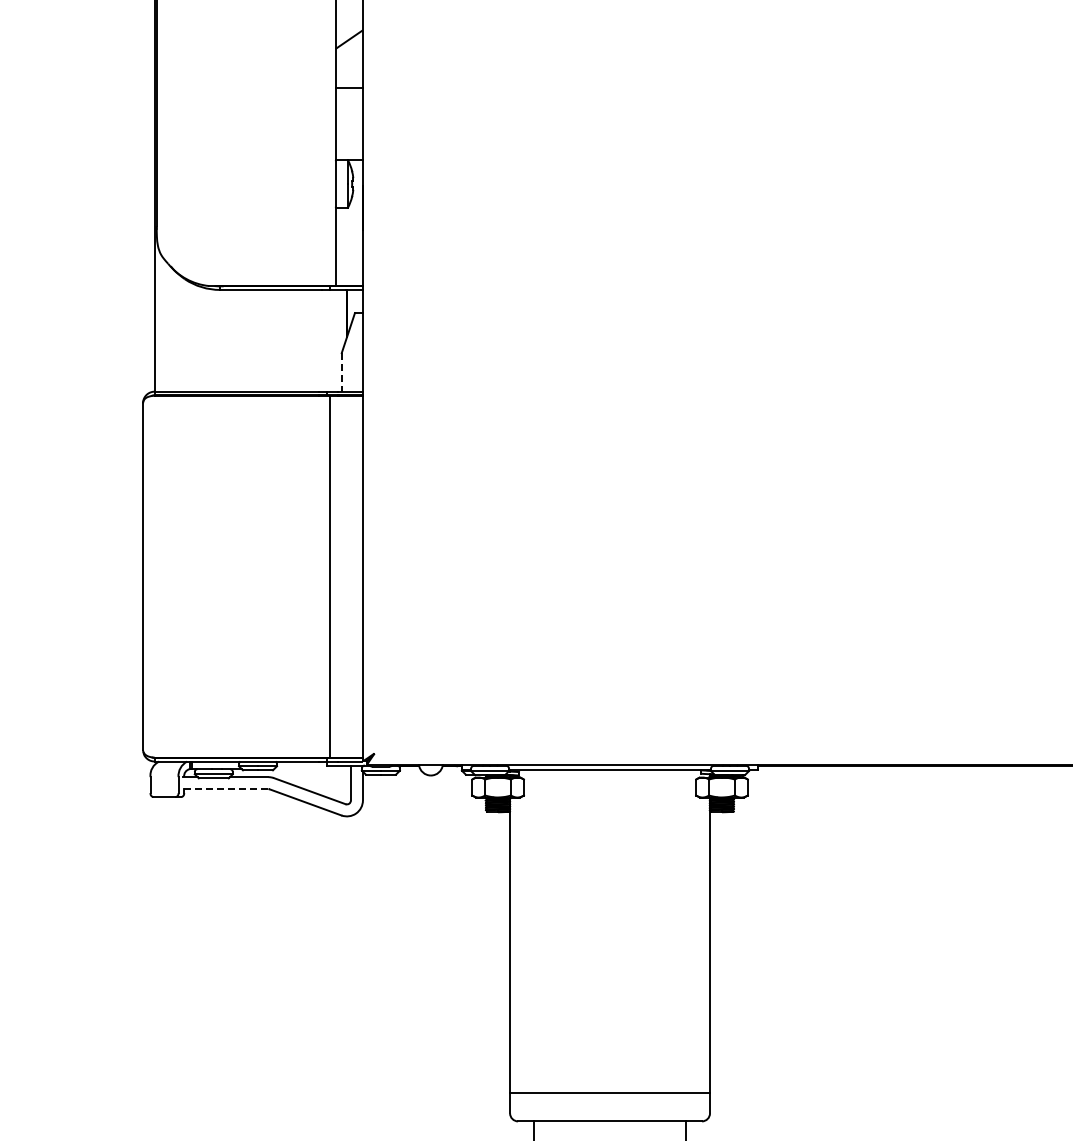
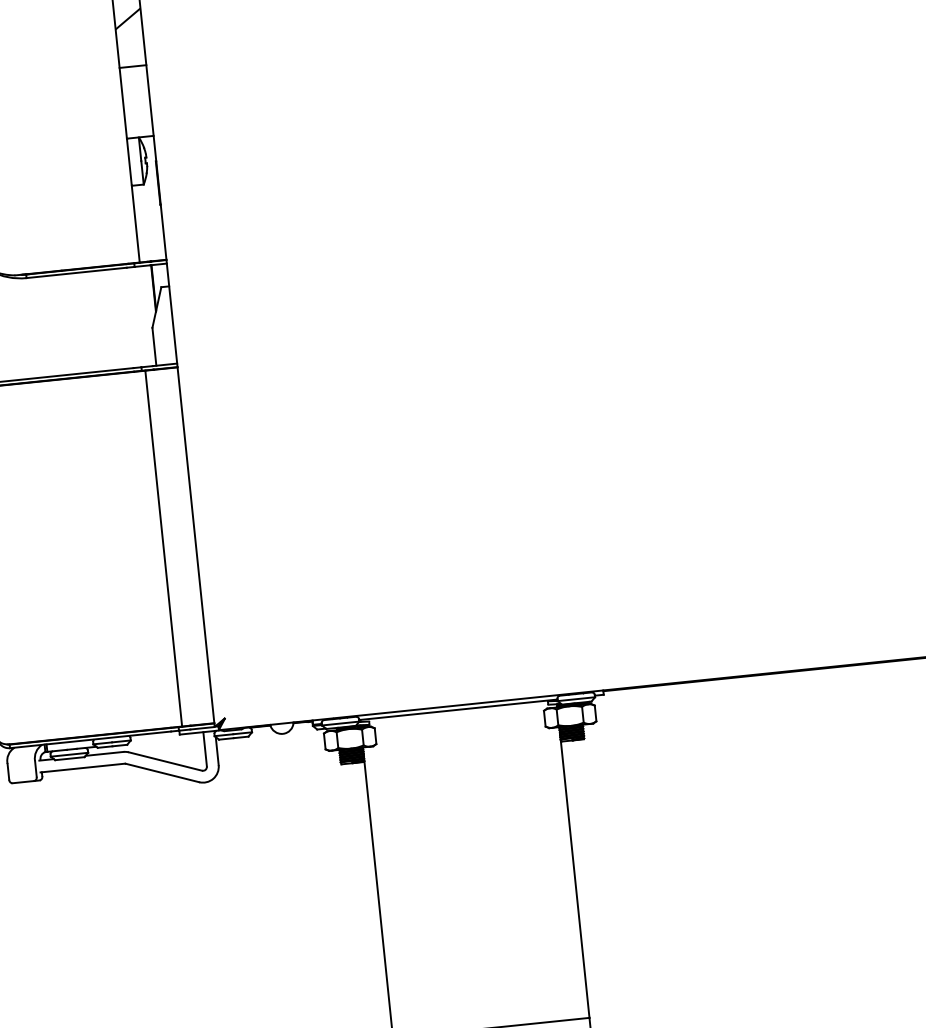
line: (341, 372) -> (154, 346), dashed -> solid
line: (225, 789) -> (82, 768), dashed -> solid

